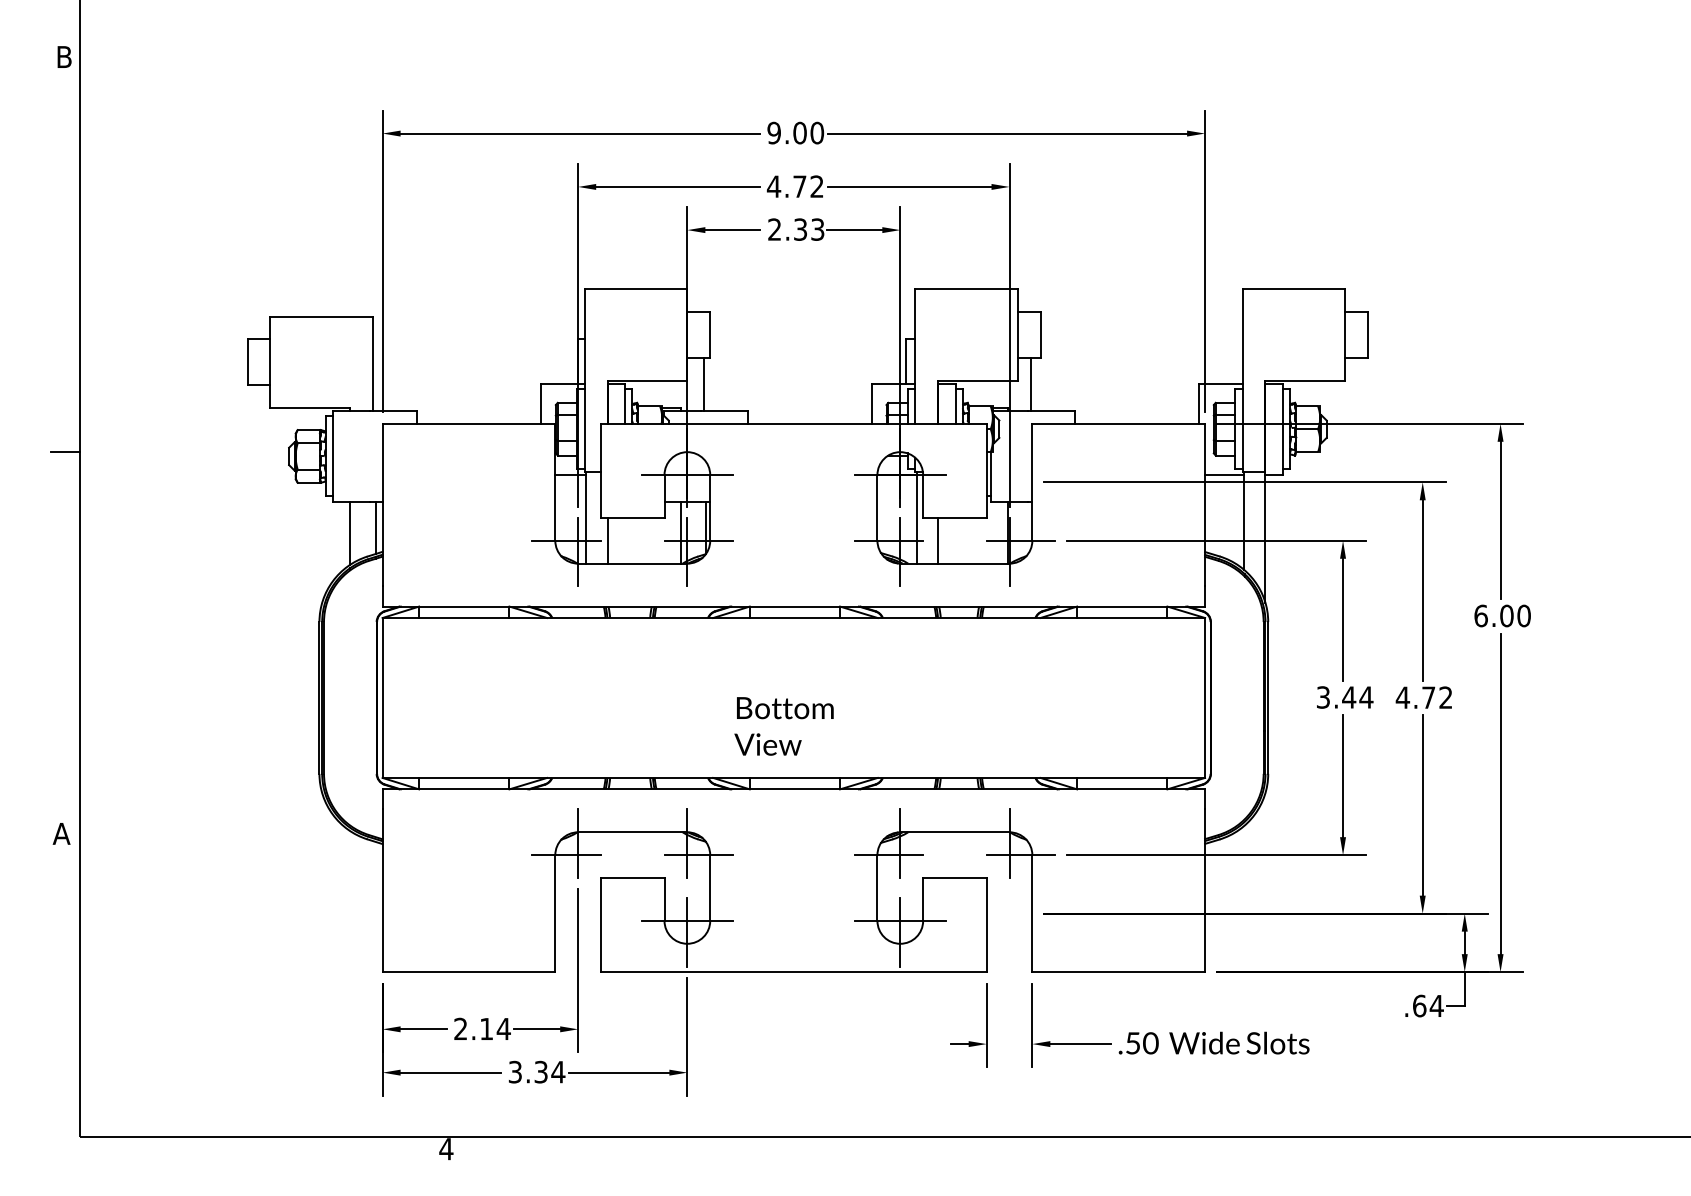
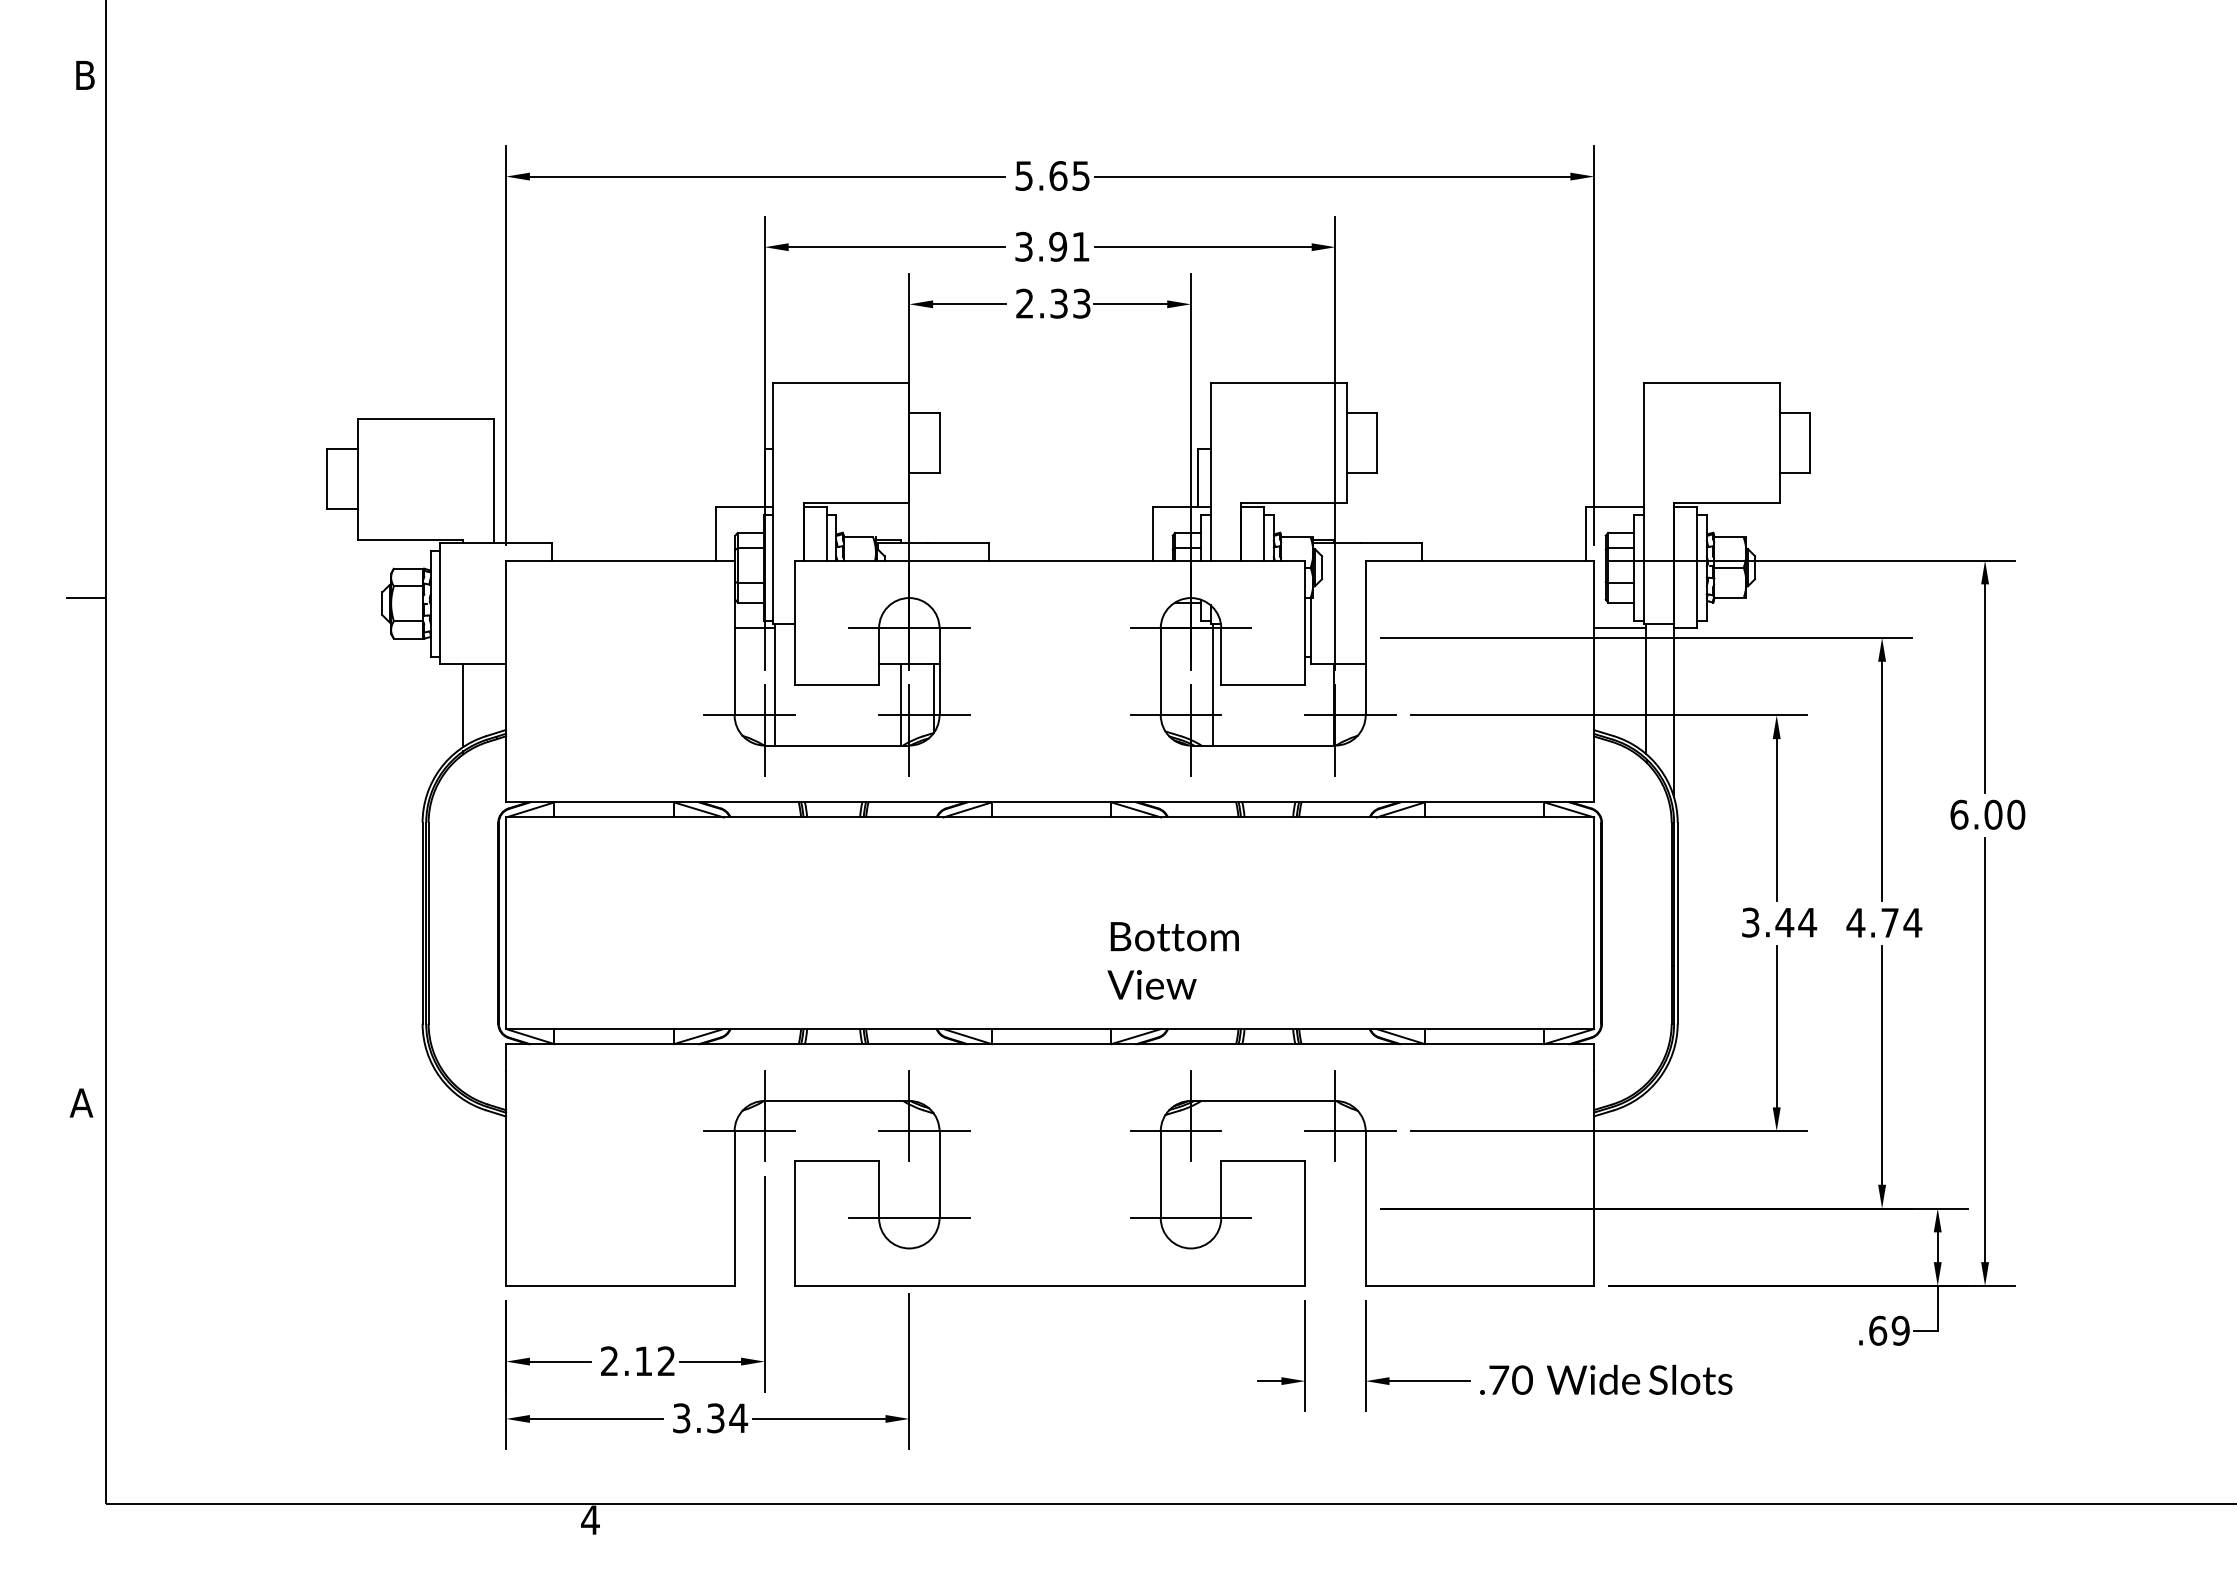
text: (795, 132) -> (1052, 175), 9.00 -> 5.65
text: (794, 186) -> (1051, 246), 4.72 -> 3.91
line: (704, 384) -> (931, 508), removed
line: (1031, 384) -> (1364, 508), removed
line: (376, 528) -> (497, 698), removed
line: (607, 540) -> (803, 715), removed
line: (938, 540) -> (1241, 715), removed
text: (1445, 697) -> (1912, 922), 4.72 -> 4.74
text: (783, 726) -> (1172, 960), moved
line: (687, 932) -> (909, 1233), removed
line: (900, 932) -> (1191, 1233), removed
text: (1436, 1005) -> (1900, 1330), .64 -> .69
text: (503, 1028) -> (666, 1360), 2.14 -> 2.12
text: (1133, 1042) -> (1499, 1379), .50 -> .70

